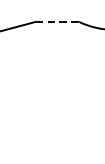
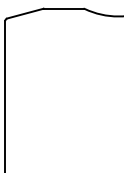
line: (56, 21) -> (63, 8), dashed -> solid

